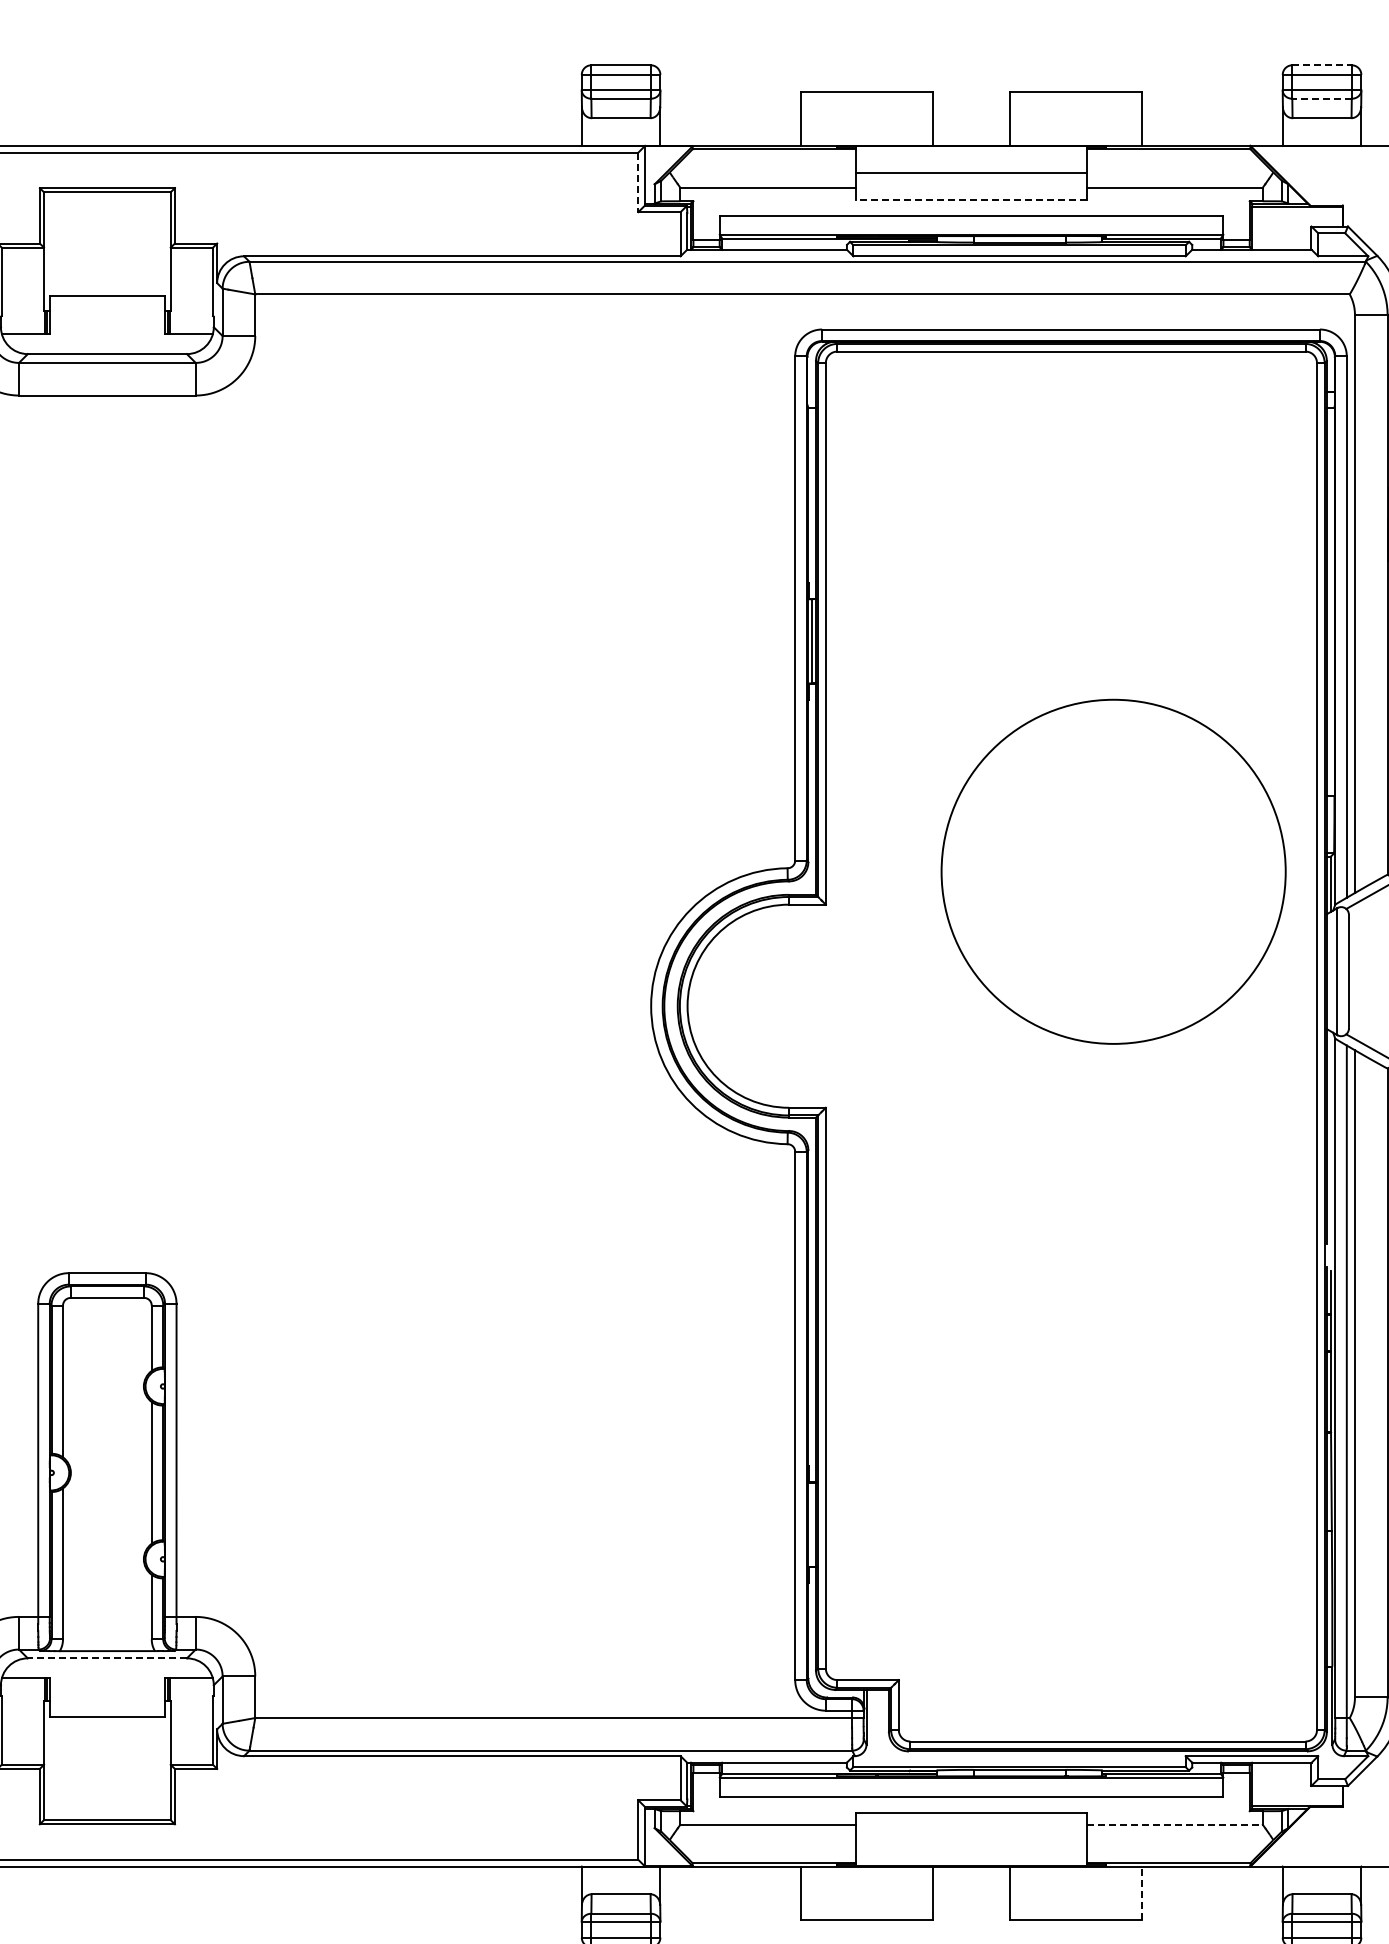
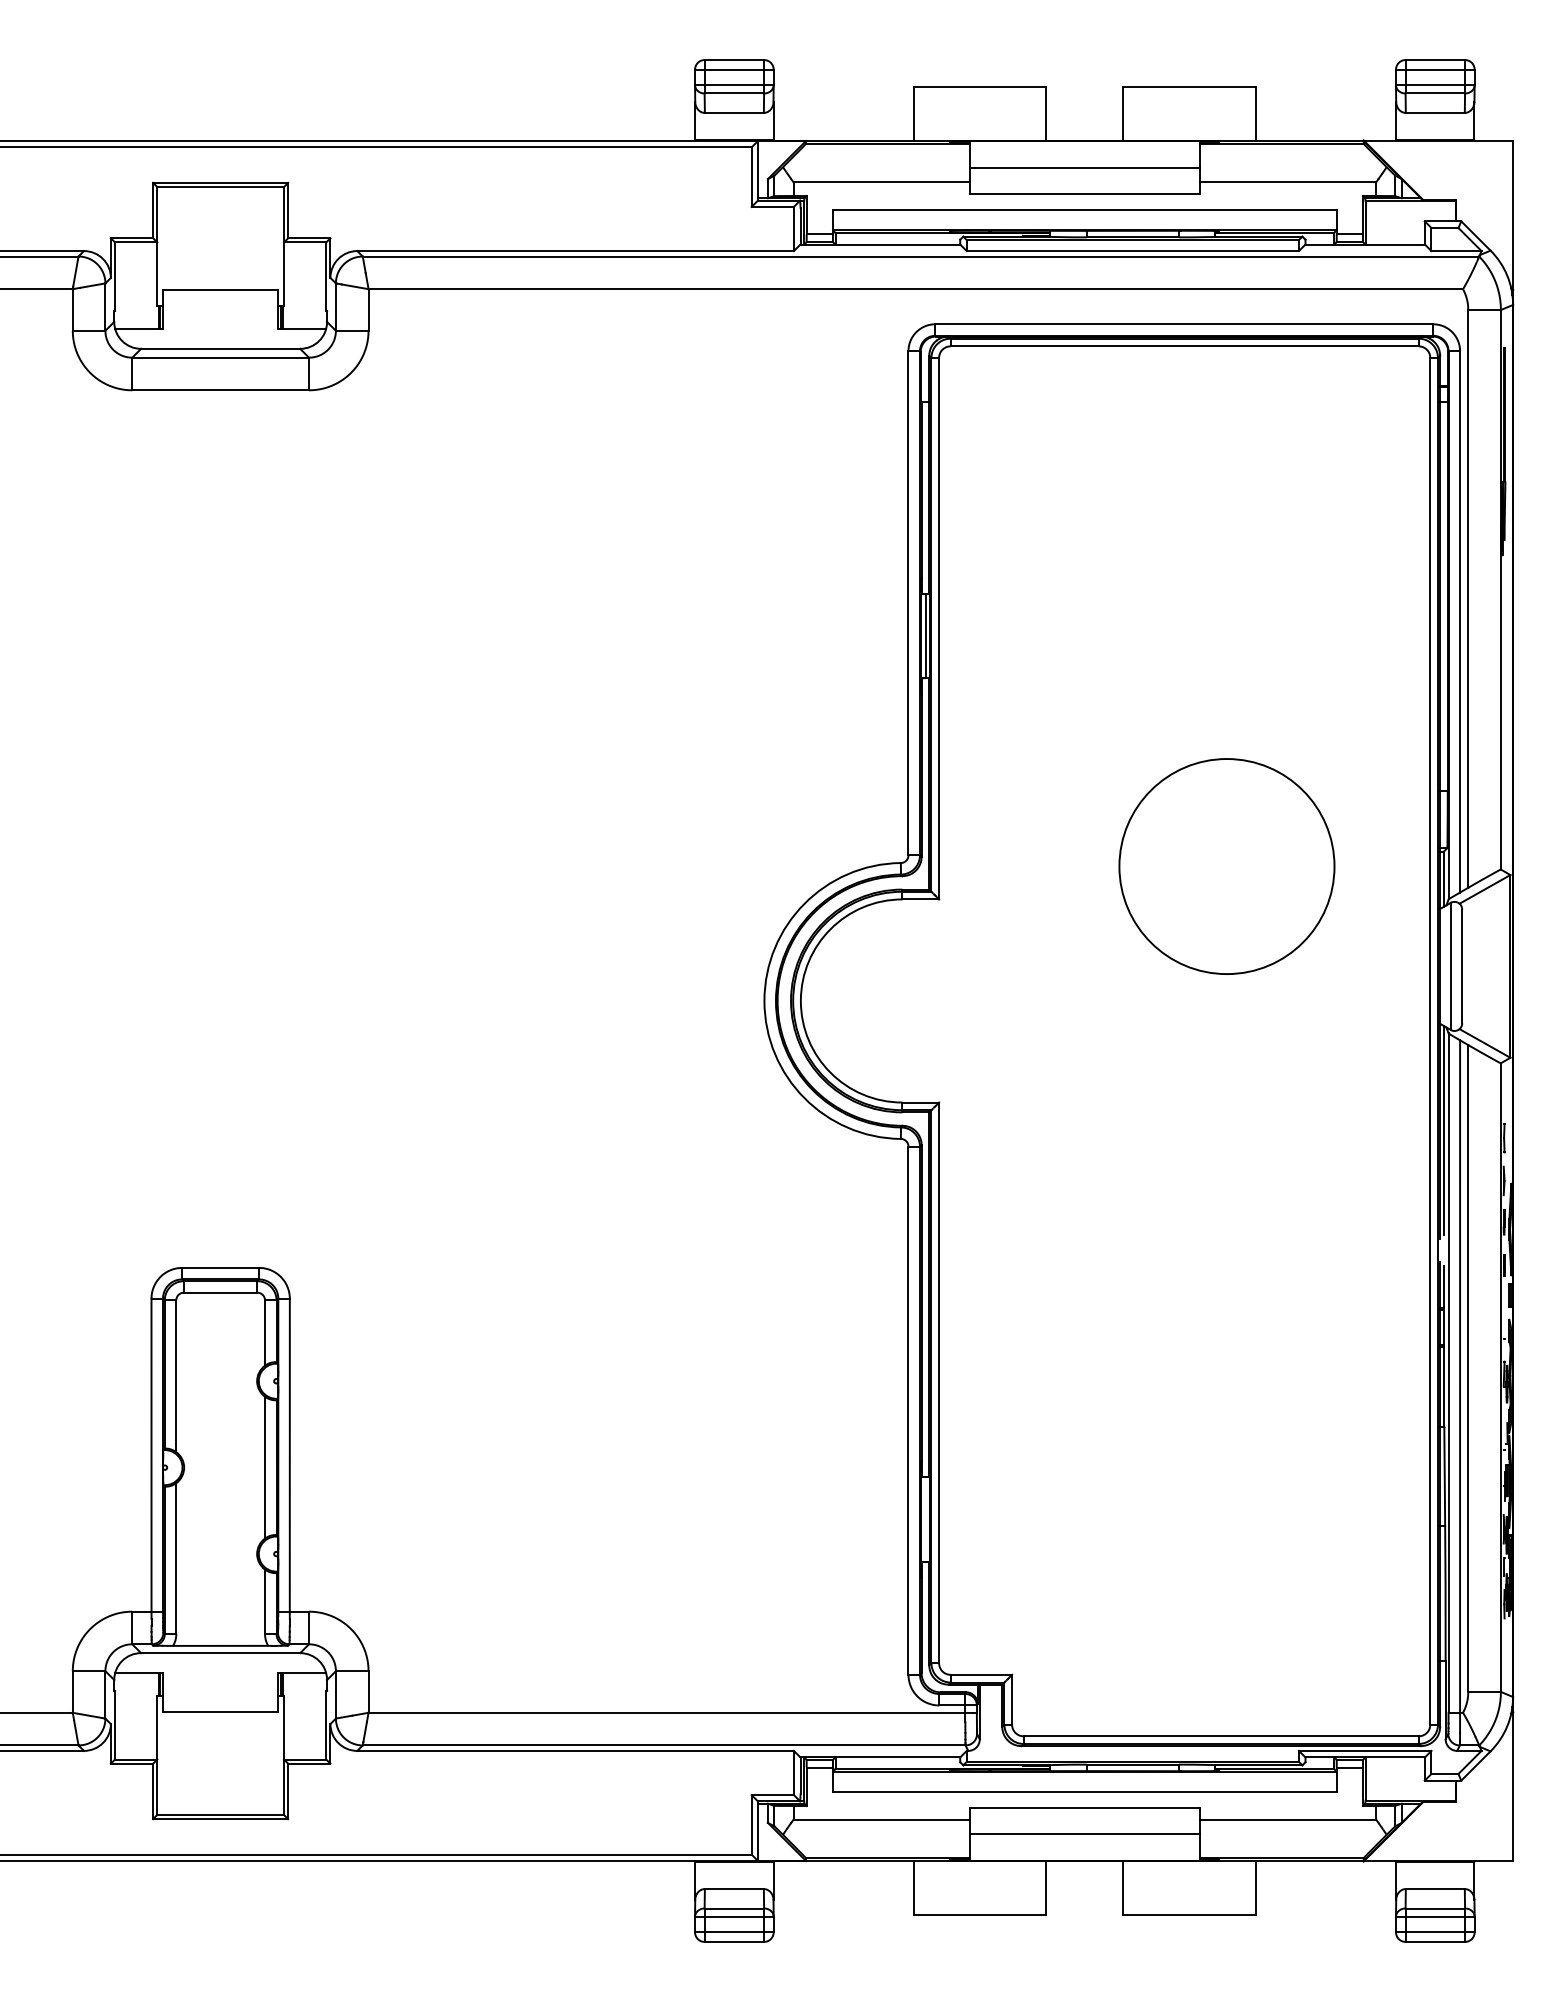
line: (1322, 65) -> (1435, 60), dashed -> solid
line: (1322, 98) -> (1435, 93), dashed -> solid
line: (638, 182) -> (751, 177), dashed -> solid
line: (971, 199) -> (1084, 194), dashed -> solid
circle: (1113, 871) -> (1226, 866), size x0.62
line: (1330, 1135) -> (1443, 1130), added
line: (107, 1658) -> (220, 1653), dashed -> solid
line: (1175, 1824) -> (1288, 1819), dashed -> solid
line: (971, 1839) -> (1084, 1834), added
line: (1142, 1893) -> (1255, 1888), dashed -> solid

